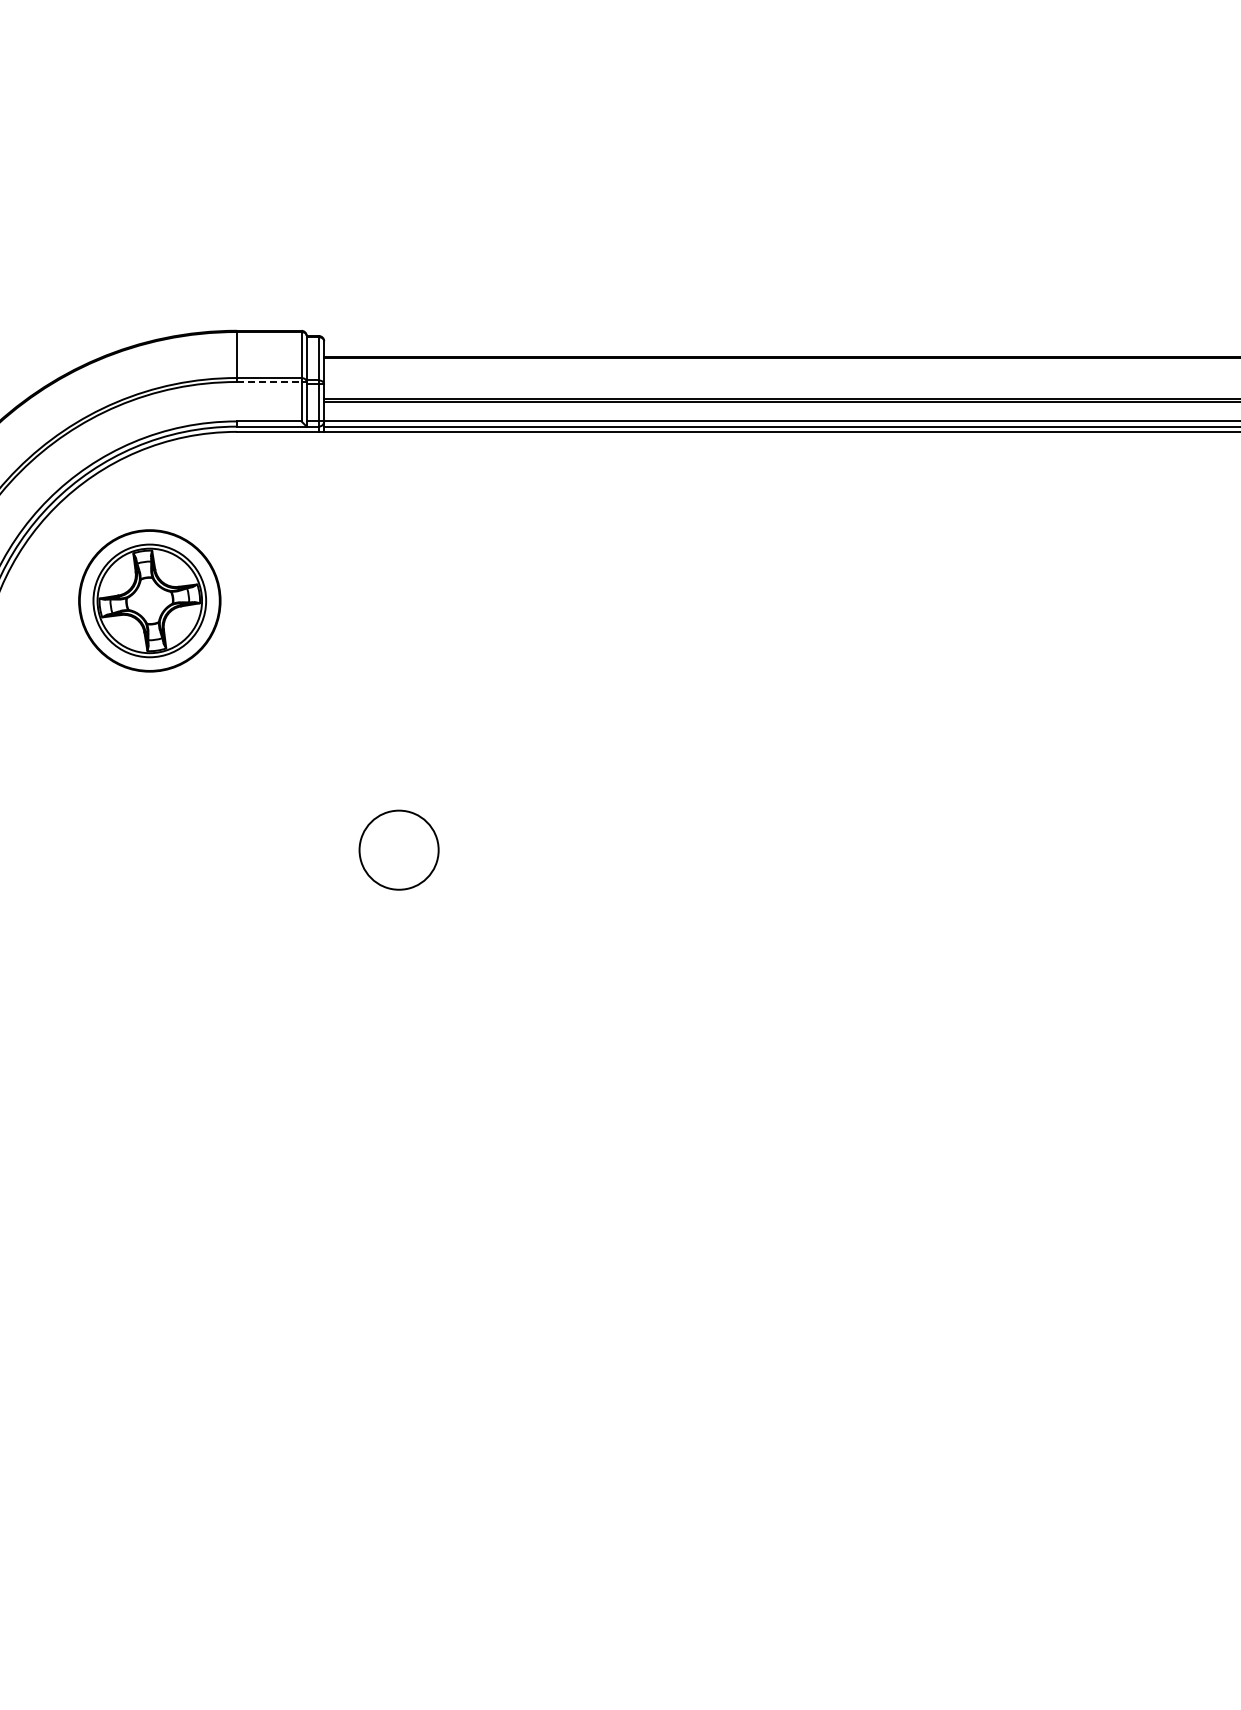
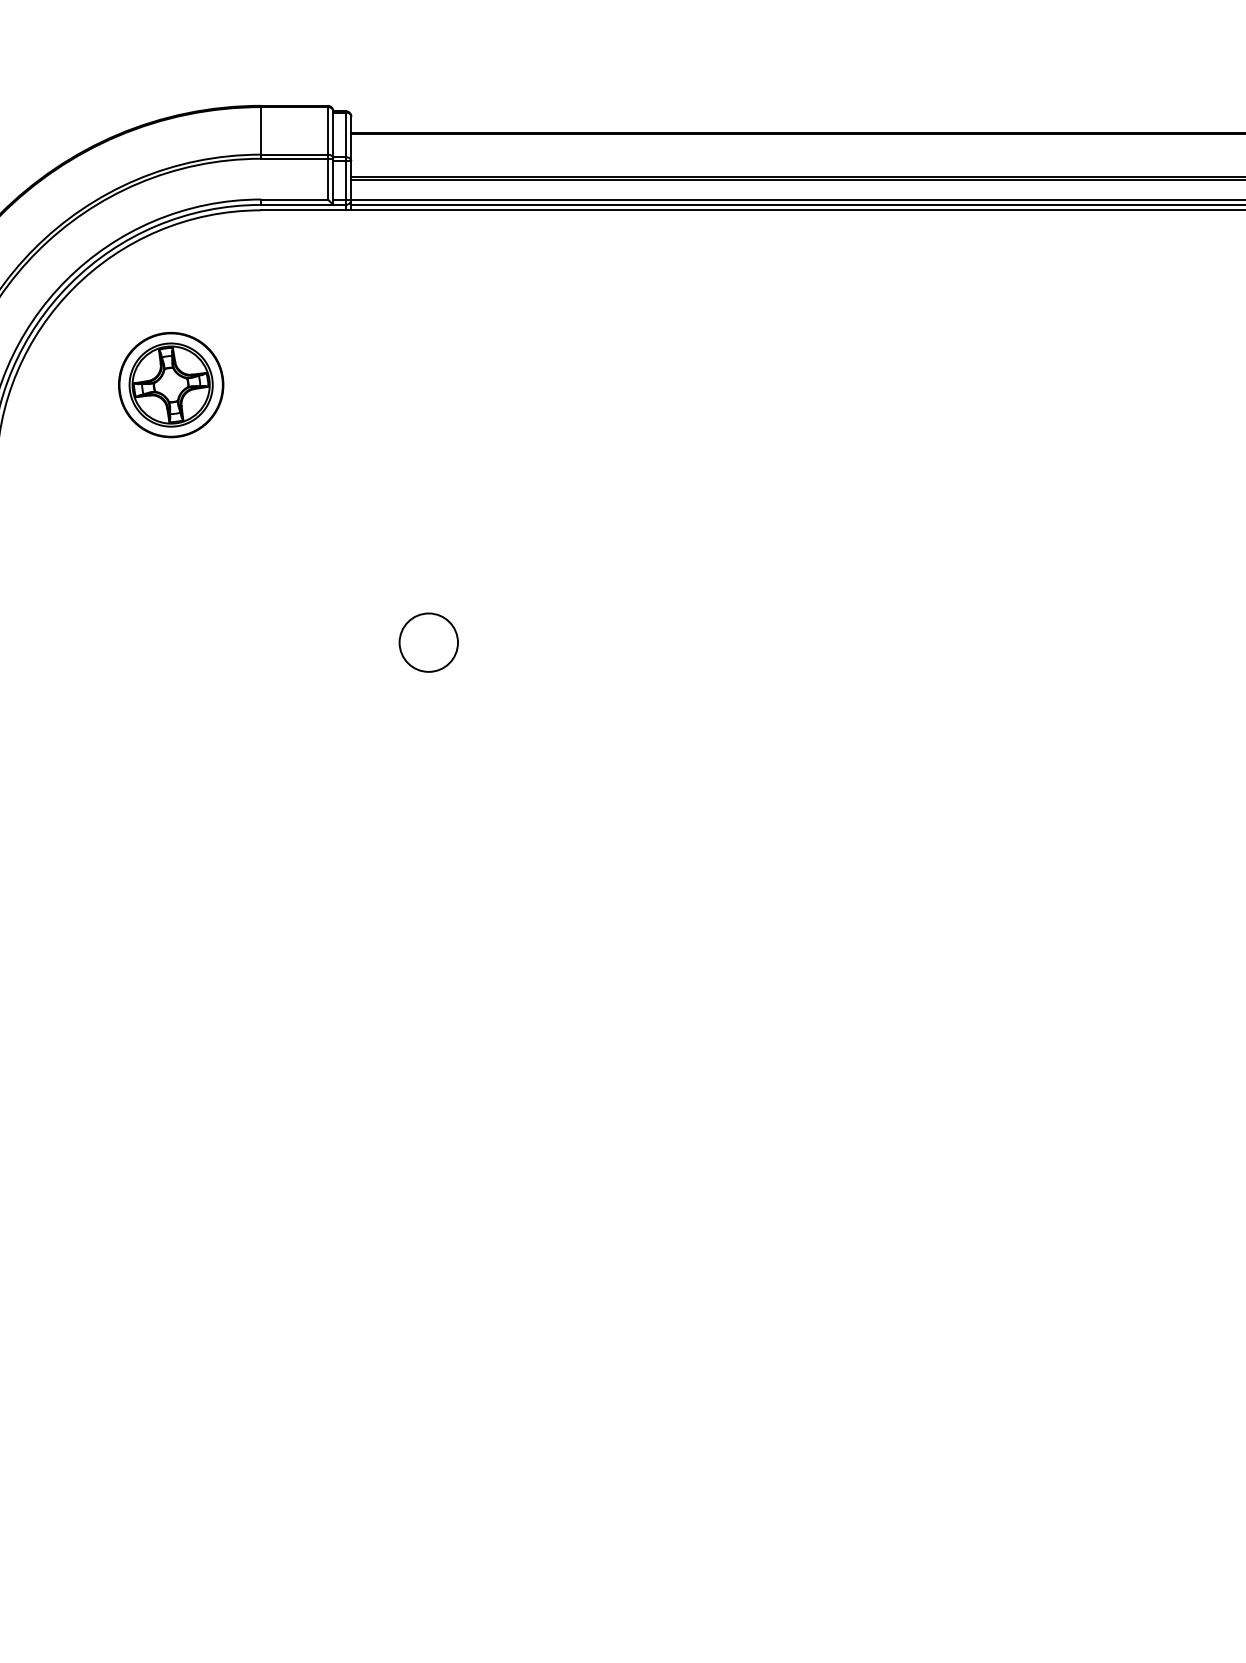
line: (269, 382) -> (294, 159), dashed -> solid
part: (149, 600) -> (170, 384), size x0.71
circle: (398, 849) -> (428, 641), size x0.71

